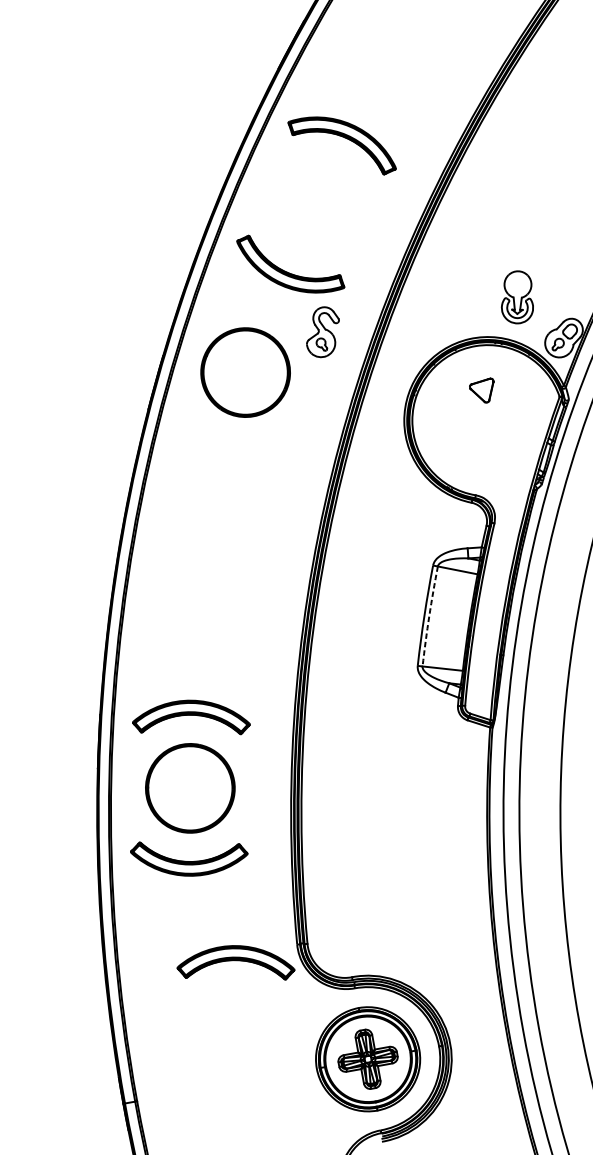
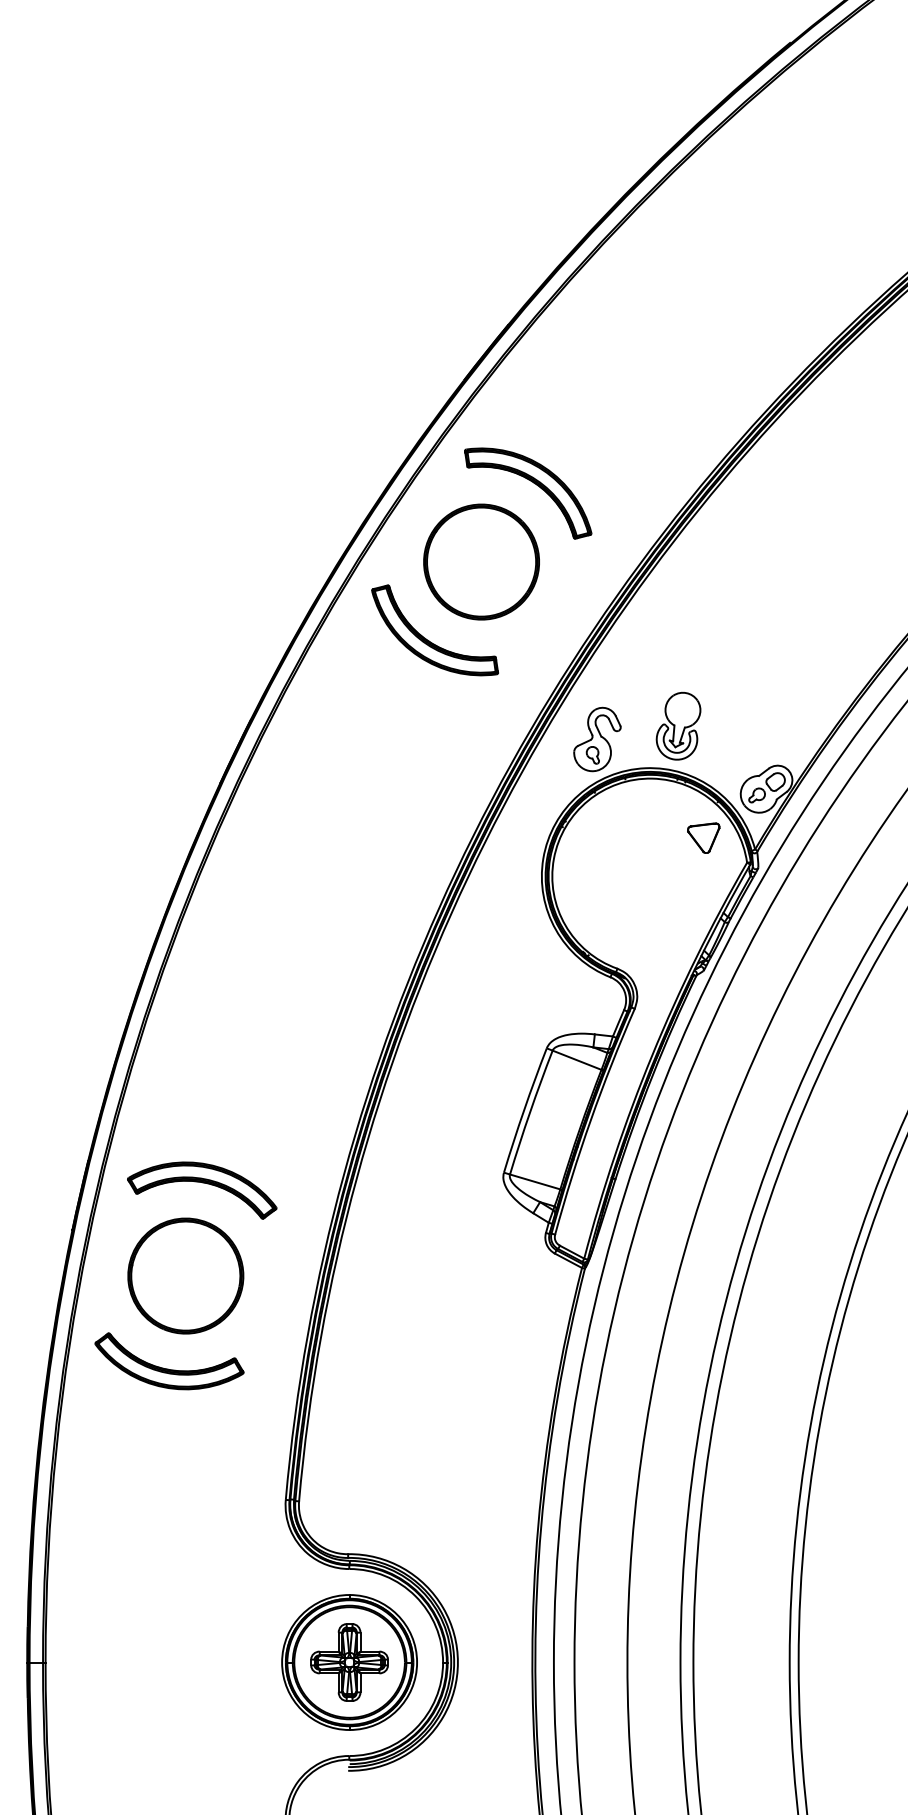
part: (516, 297) -> (678, 725), moved
part: (322, 332) -> (597, 739), moved
part: (245, 372) -> (481, 561), moved
part: (482, 391) -> (703, 837), moved
arc: (429, 616) -> (530, 1112), dashed -> solid
part: (234, 961) -> (202, 1506), removed

